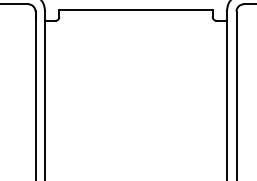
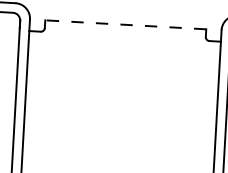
line: (135, 9) -> (125, 24), solid -> dashed

